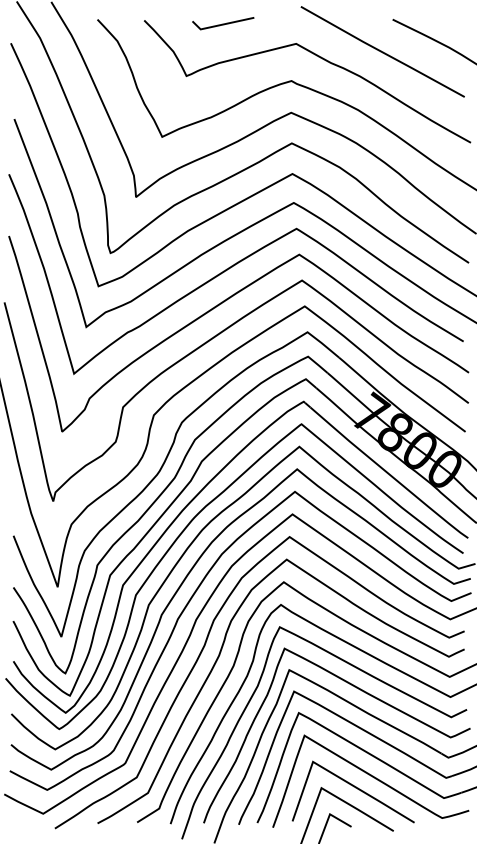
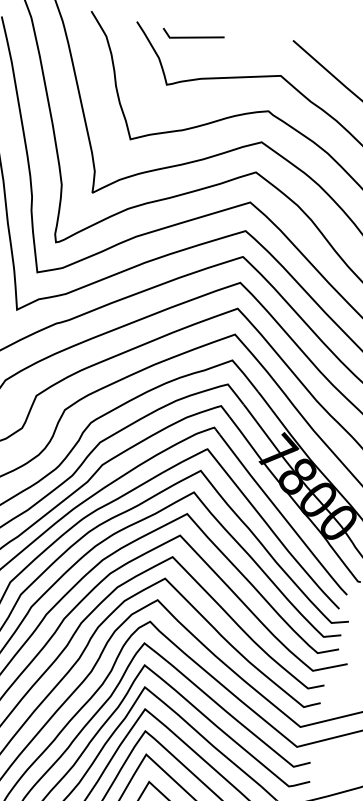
line: (223, 23) -> (193, 36), moved

